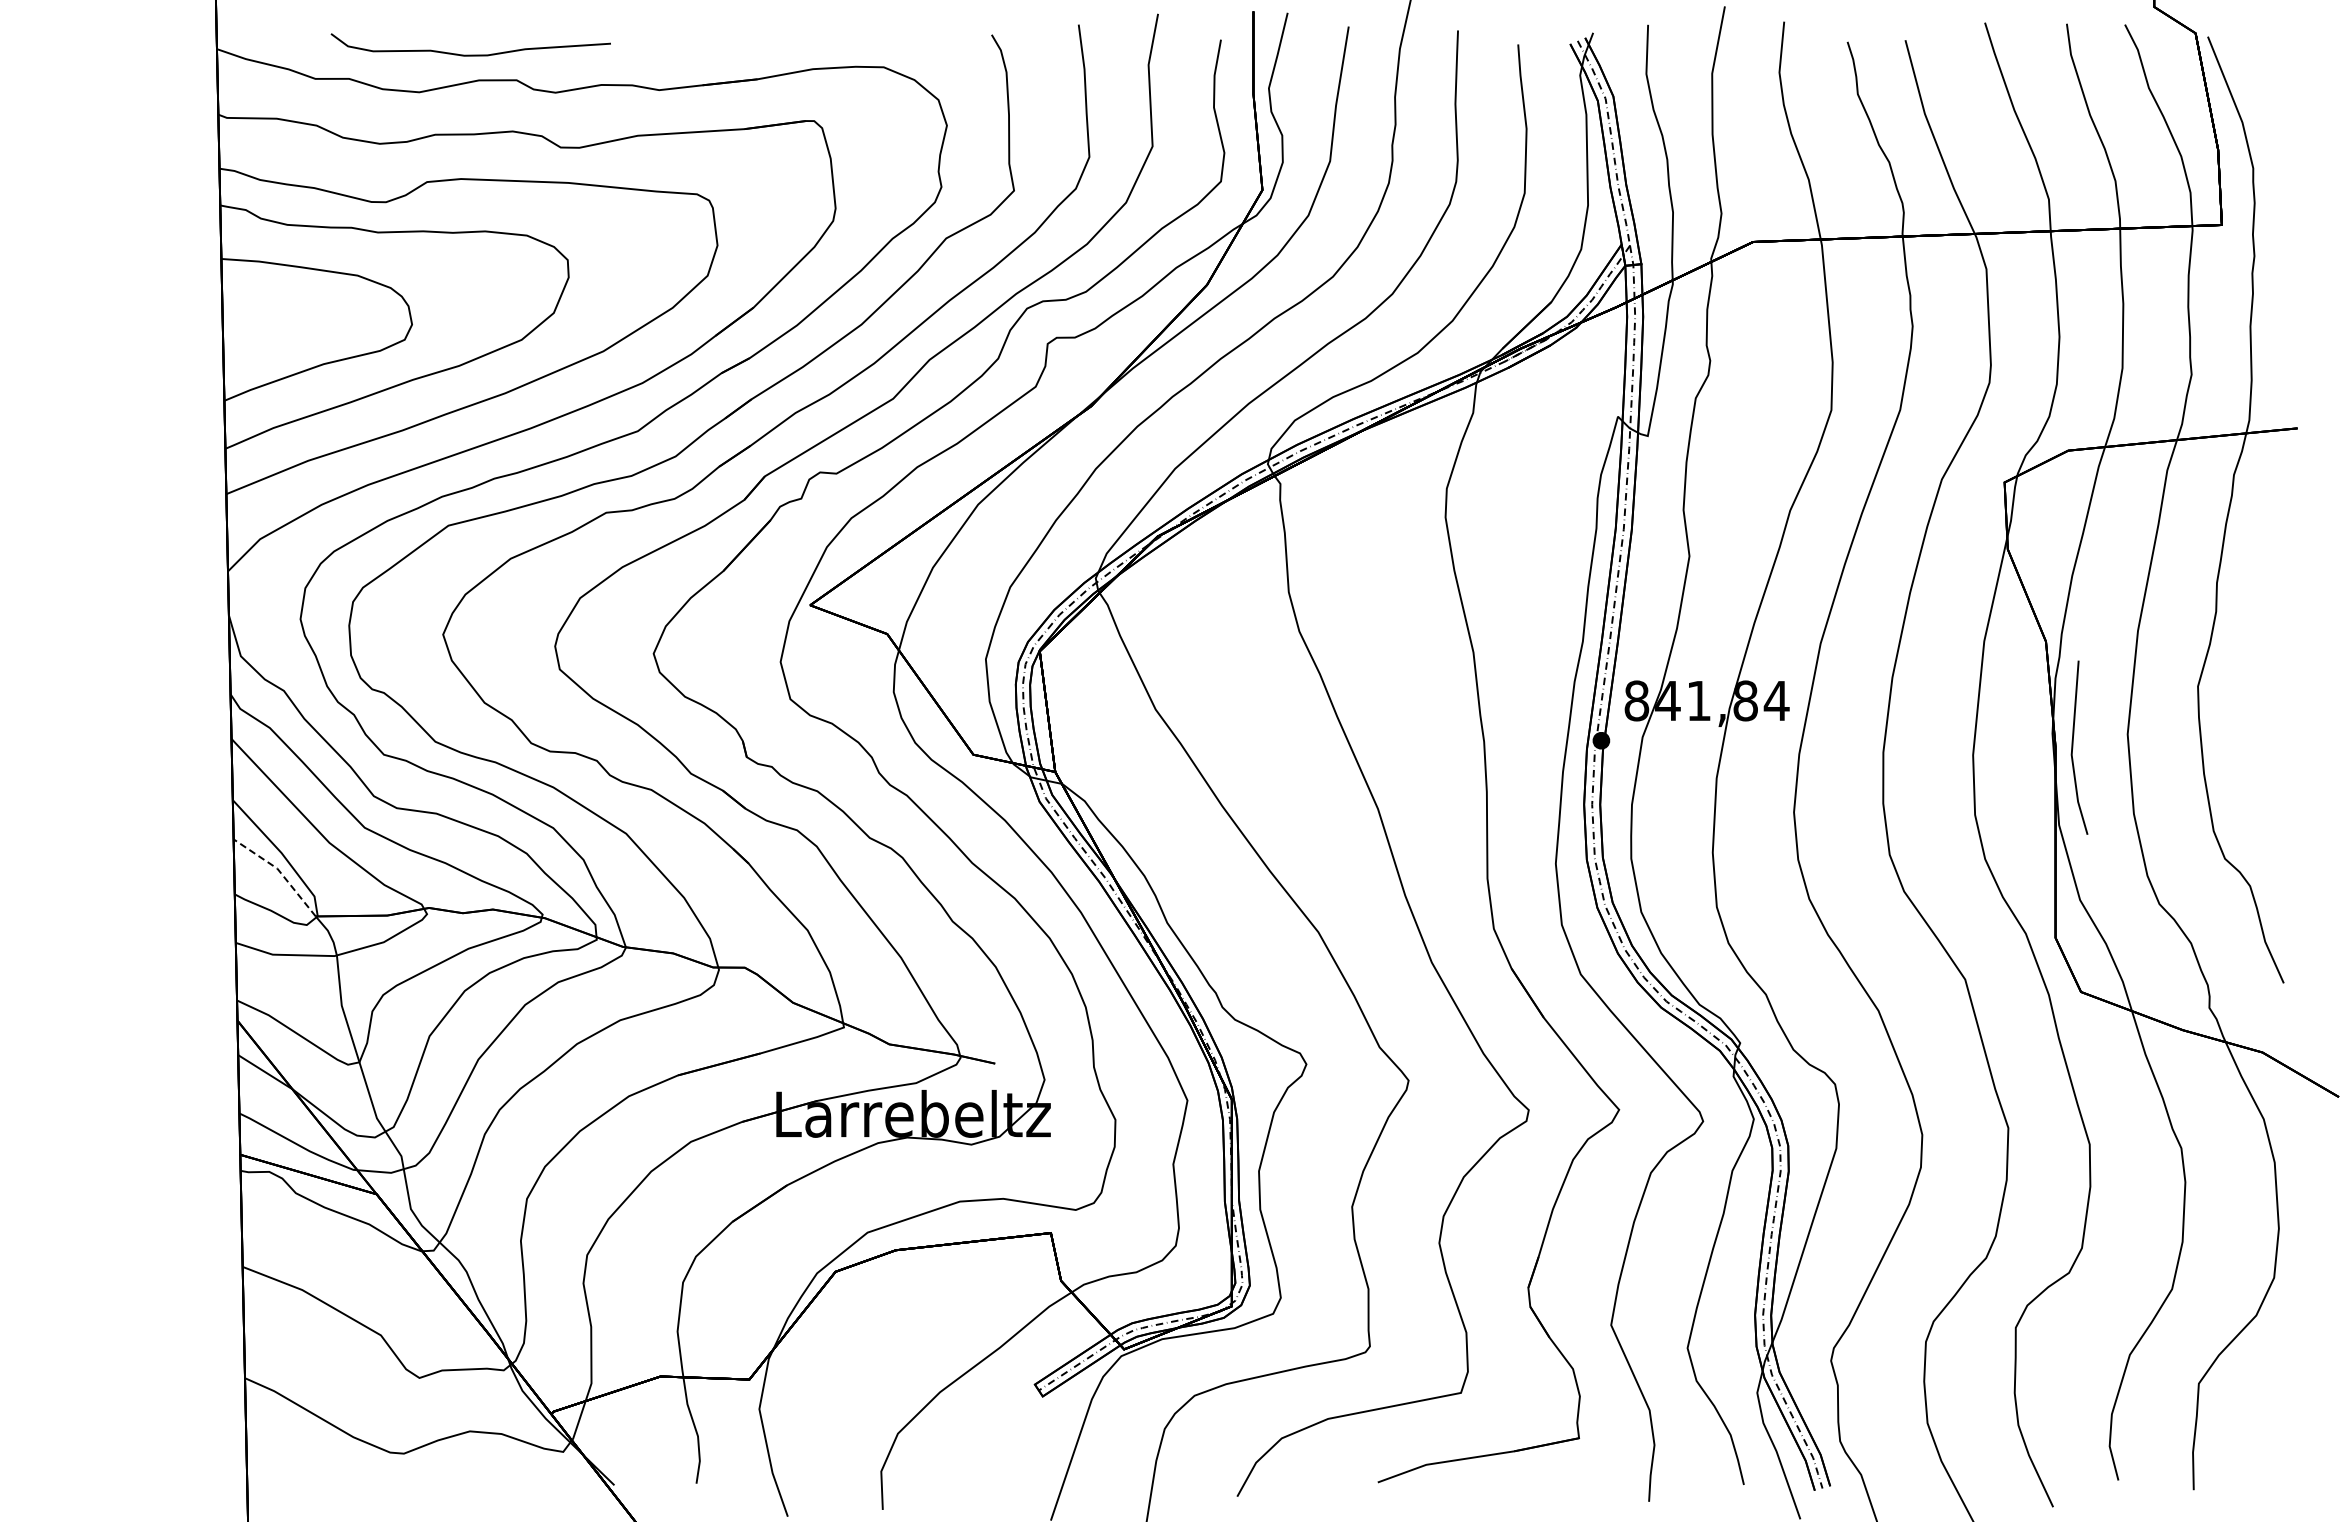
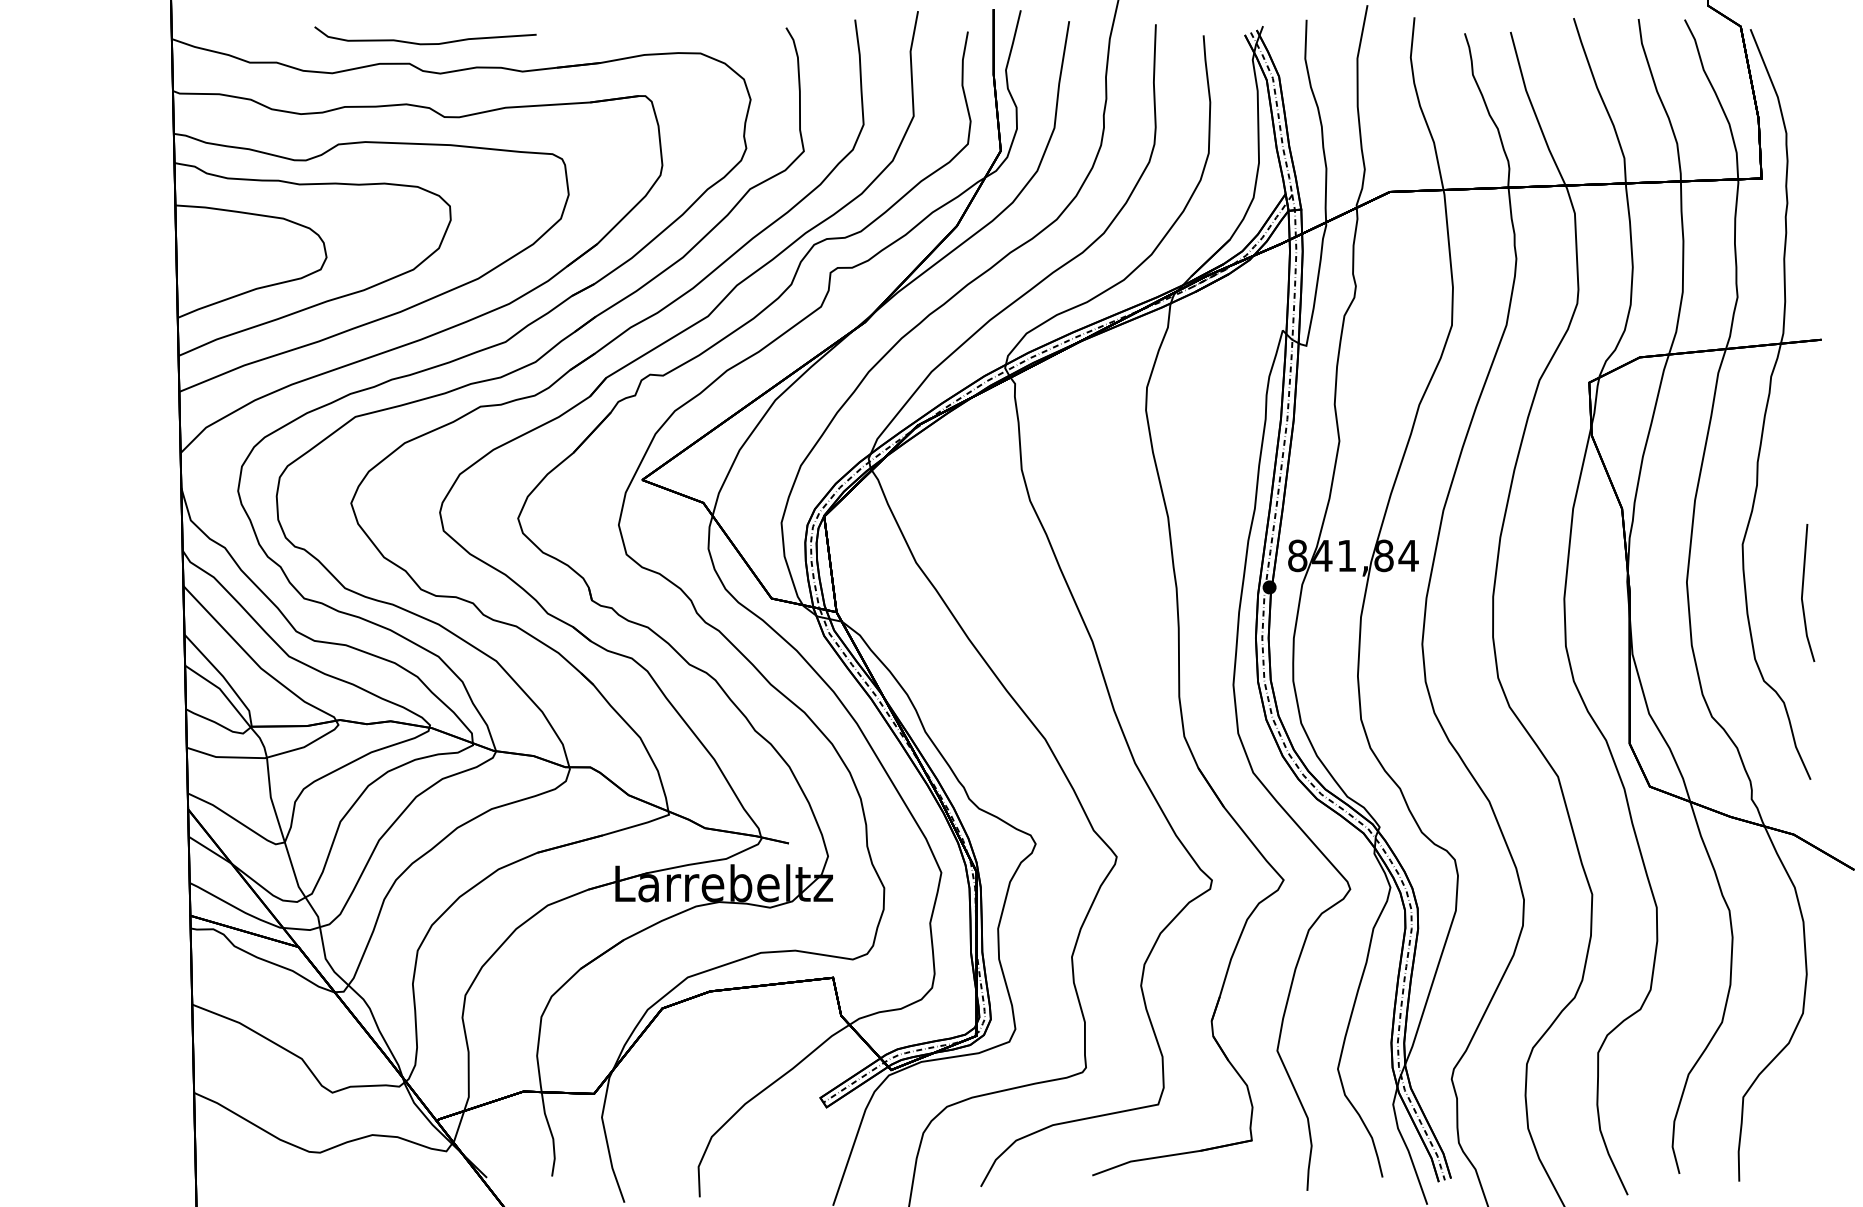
curve: (470, 54) -> (425, 43), moved
line: (2073, 747) -> (1803, 592), moved
line: (279, 871) -> (221, 691), dashed -> solid

